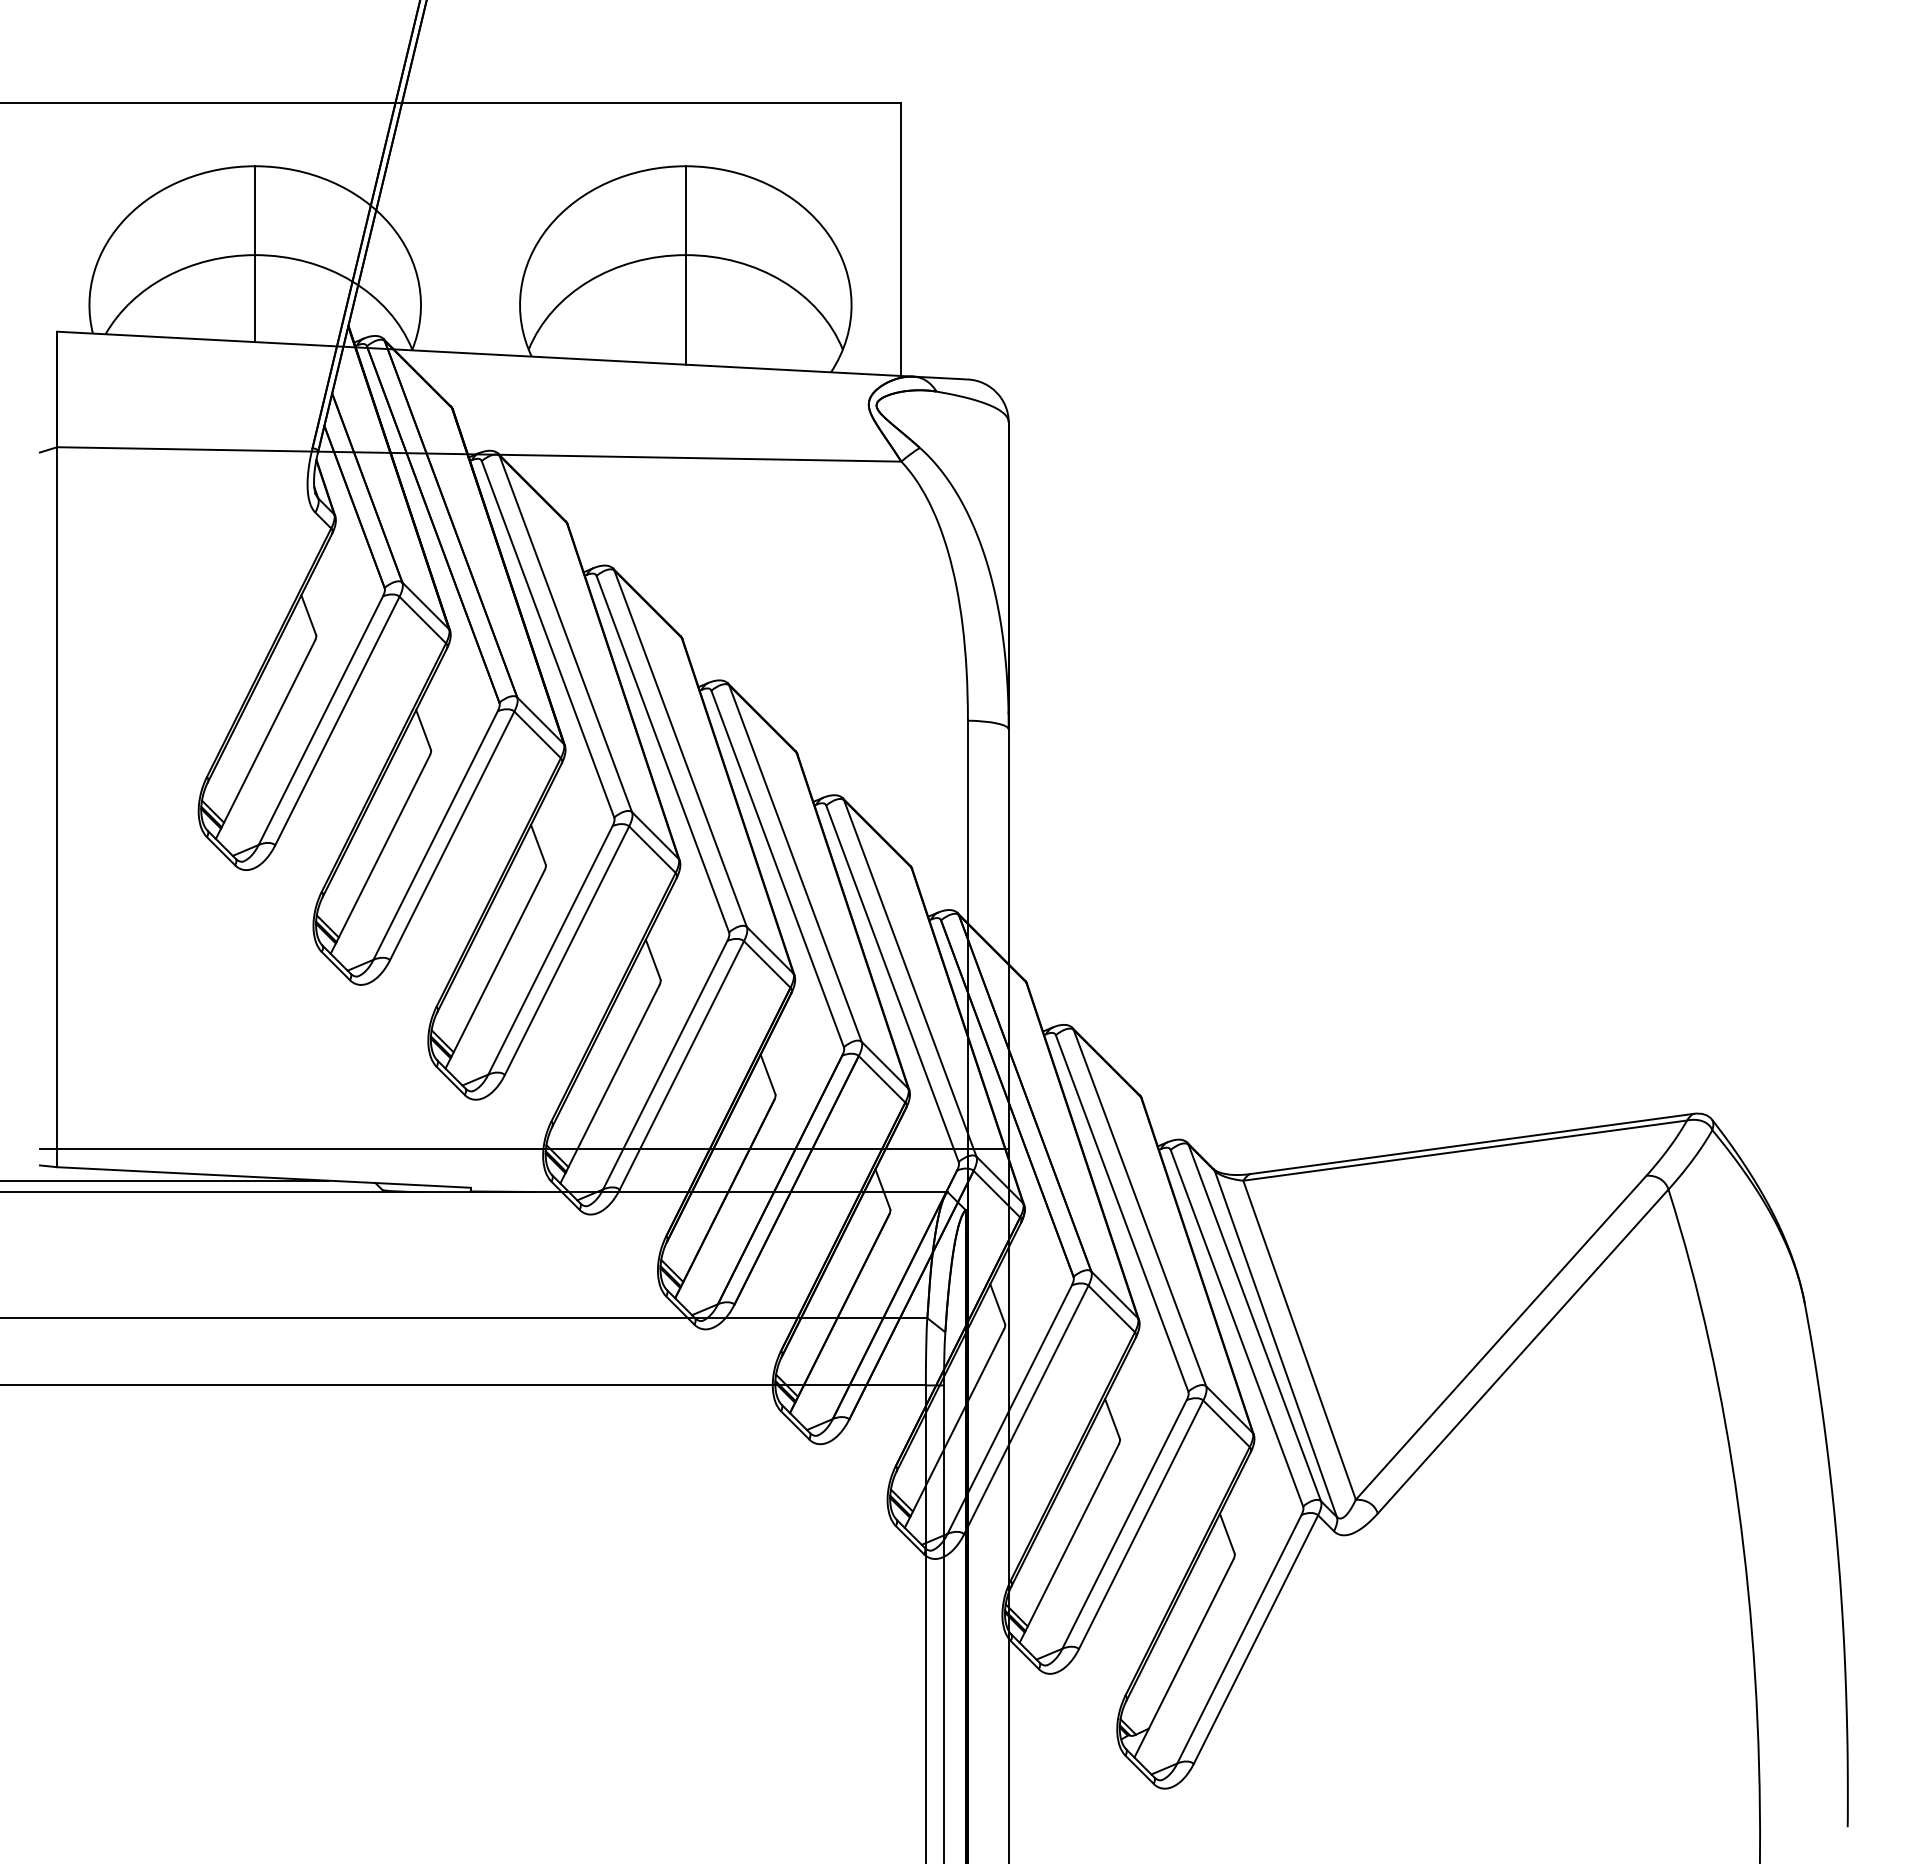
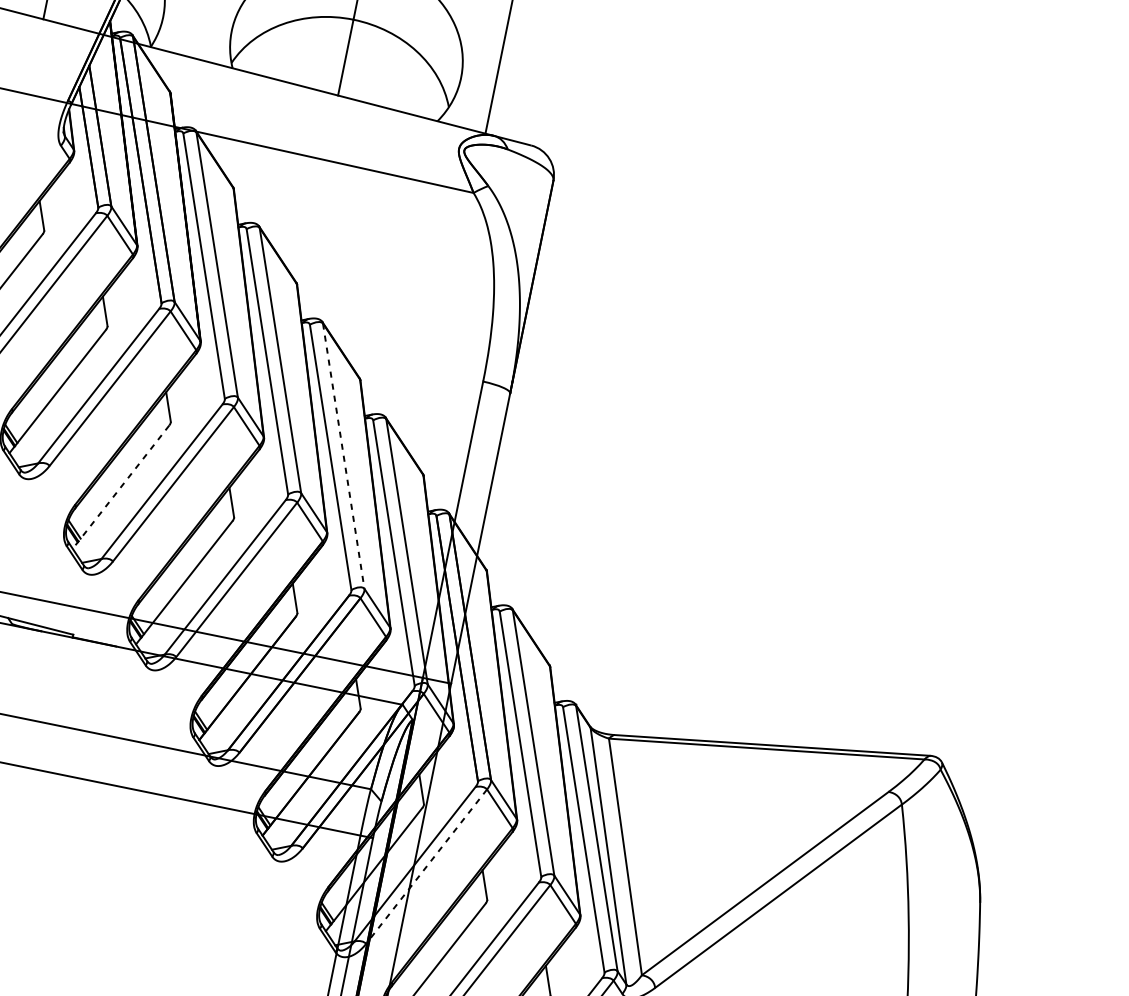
line: (795, 864) -> (343, 456), solid -> dashed
line: (495, 969) -> (121, 487), solid -> dashed
line: (1026, 1409) -> (426, 866), solid -> dashed

